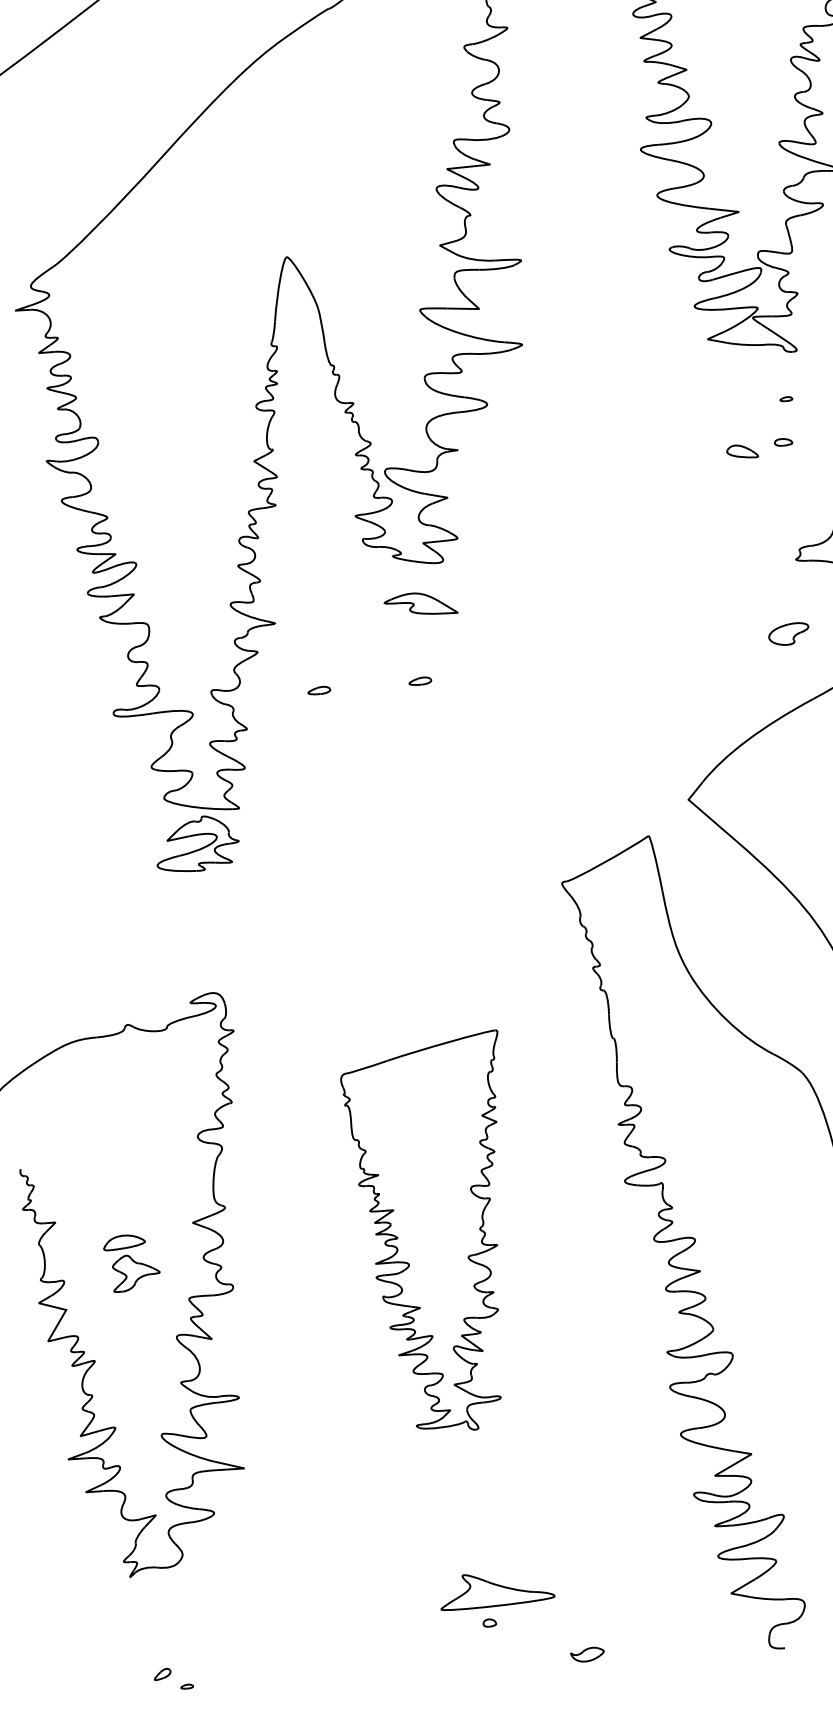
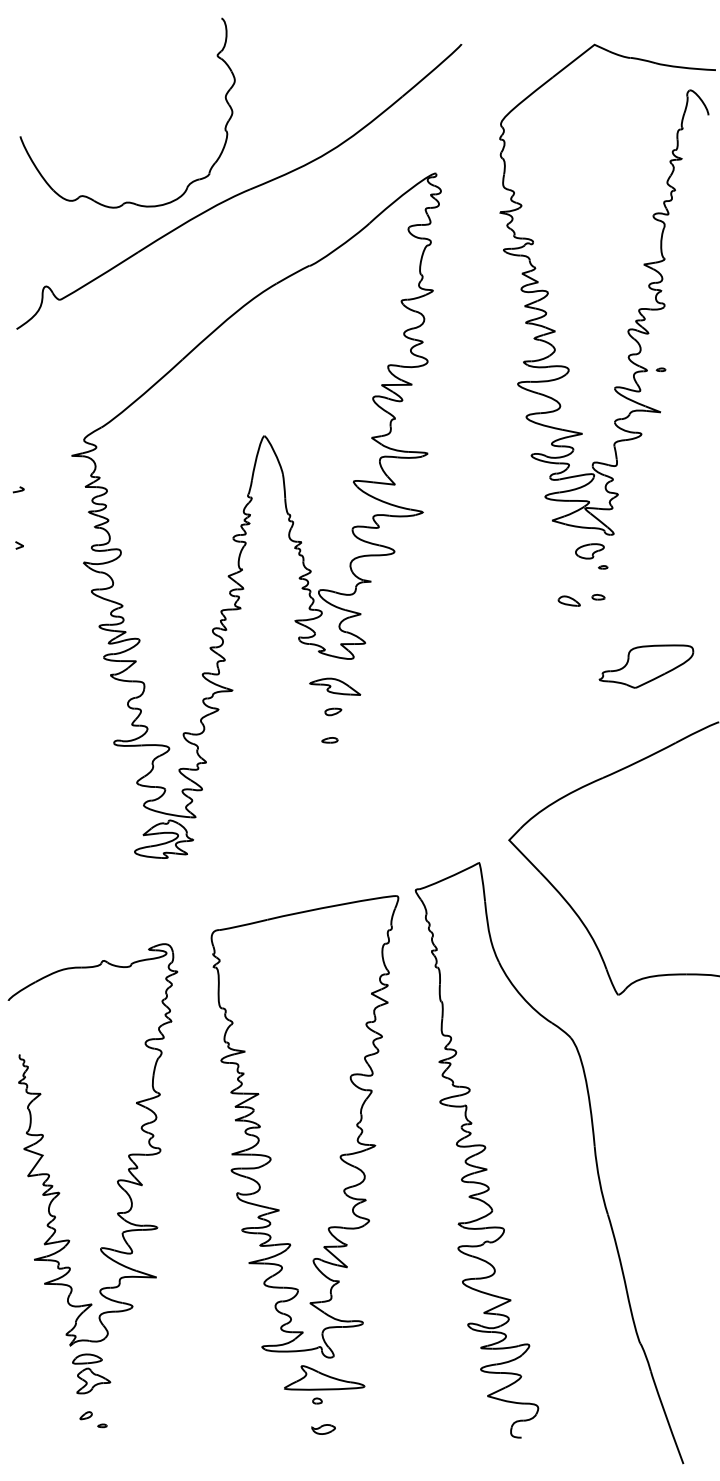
part: (788, 634) -> (589, 551), moved
part: (421, 639) -> (333, 711), added
part: (318, 690) -> (258, 740), removed
part: (435, 1234) -> (304, 1126), size x1.67
part: (131, 1262) -> (91, 1373), moved
part: (587, 1654) -> (323, 1429), moved

